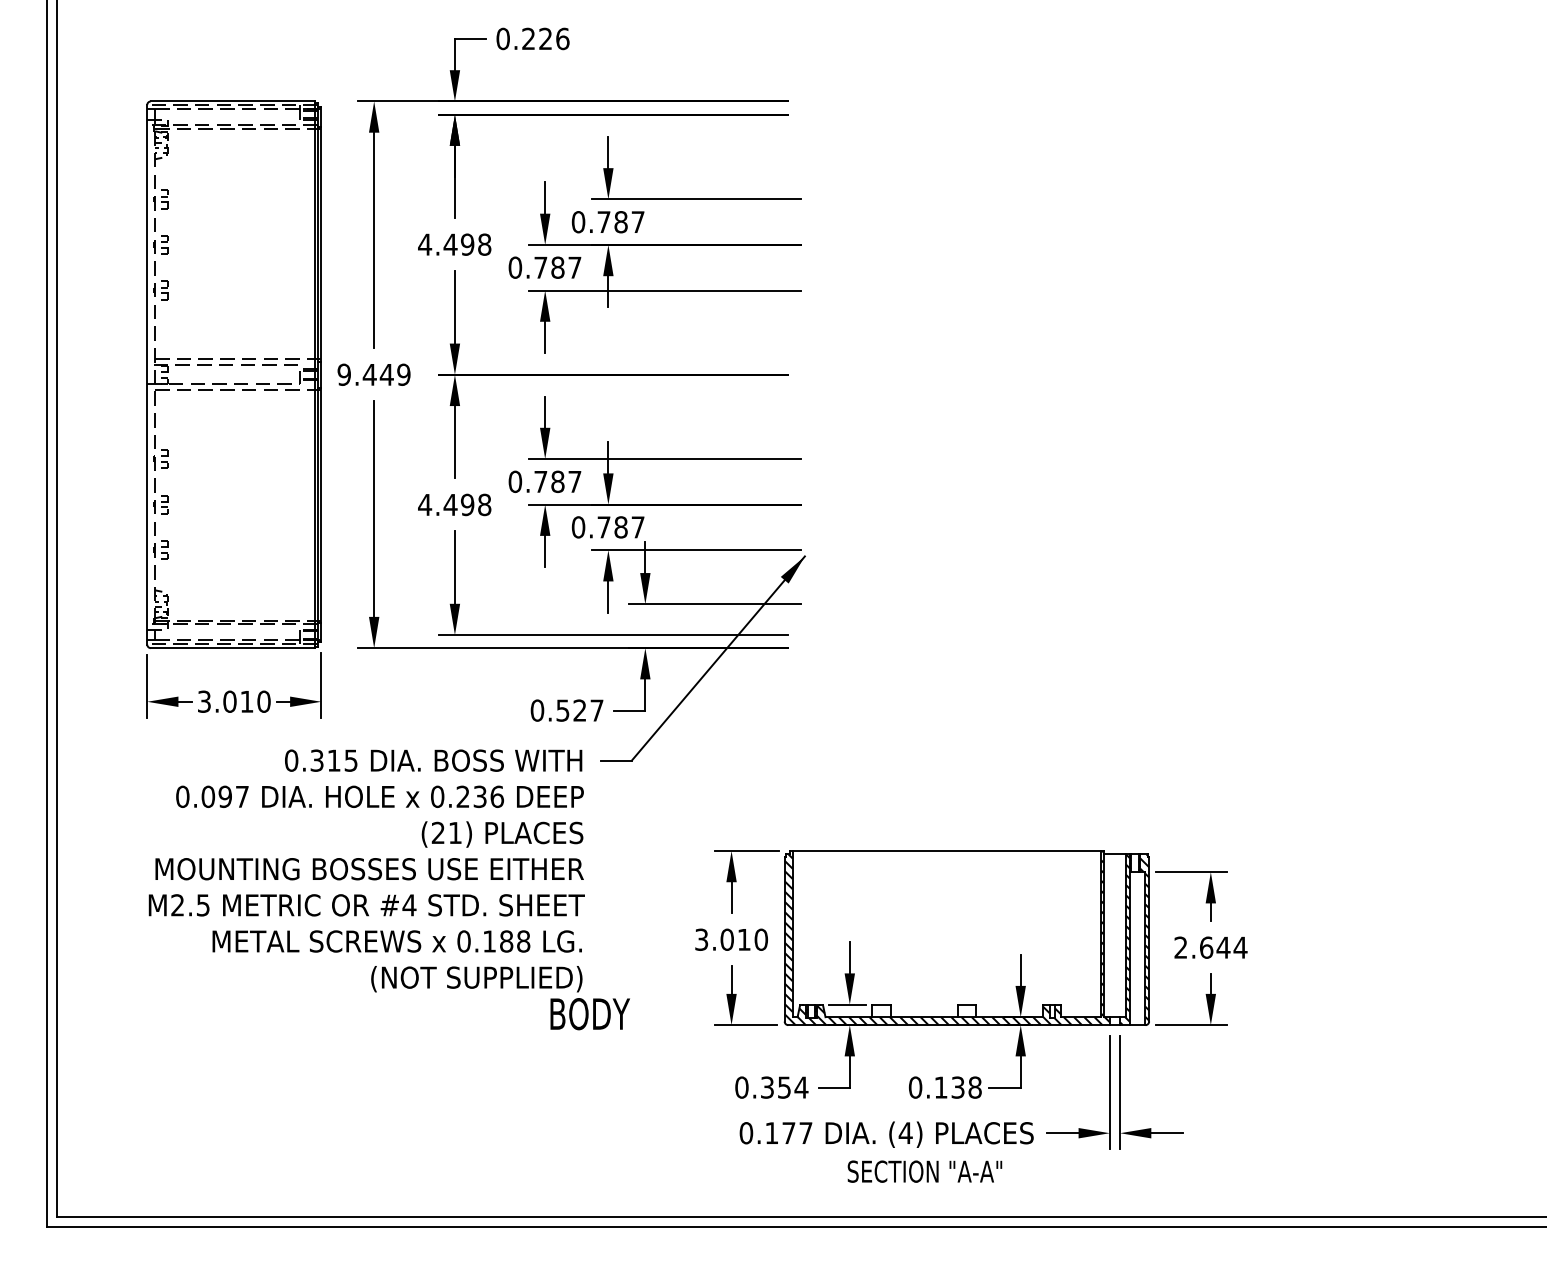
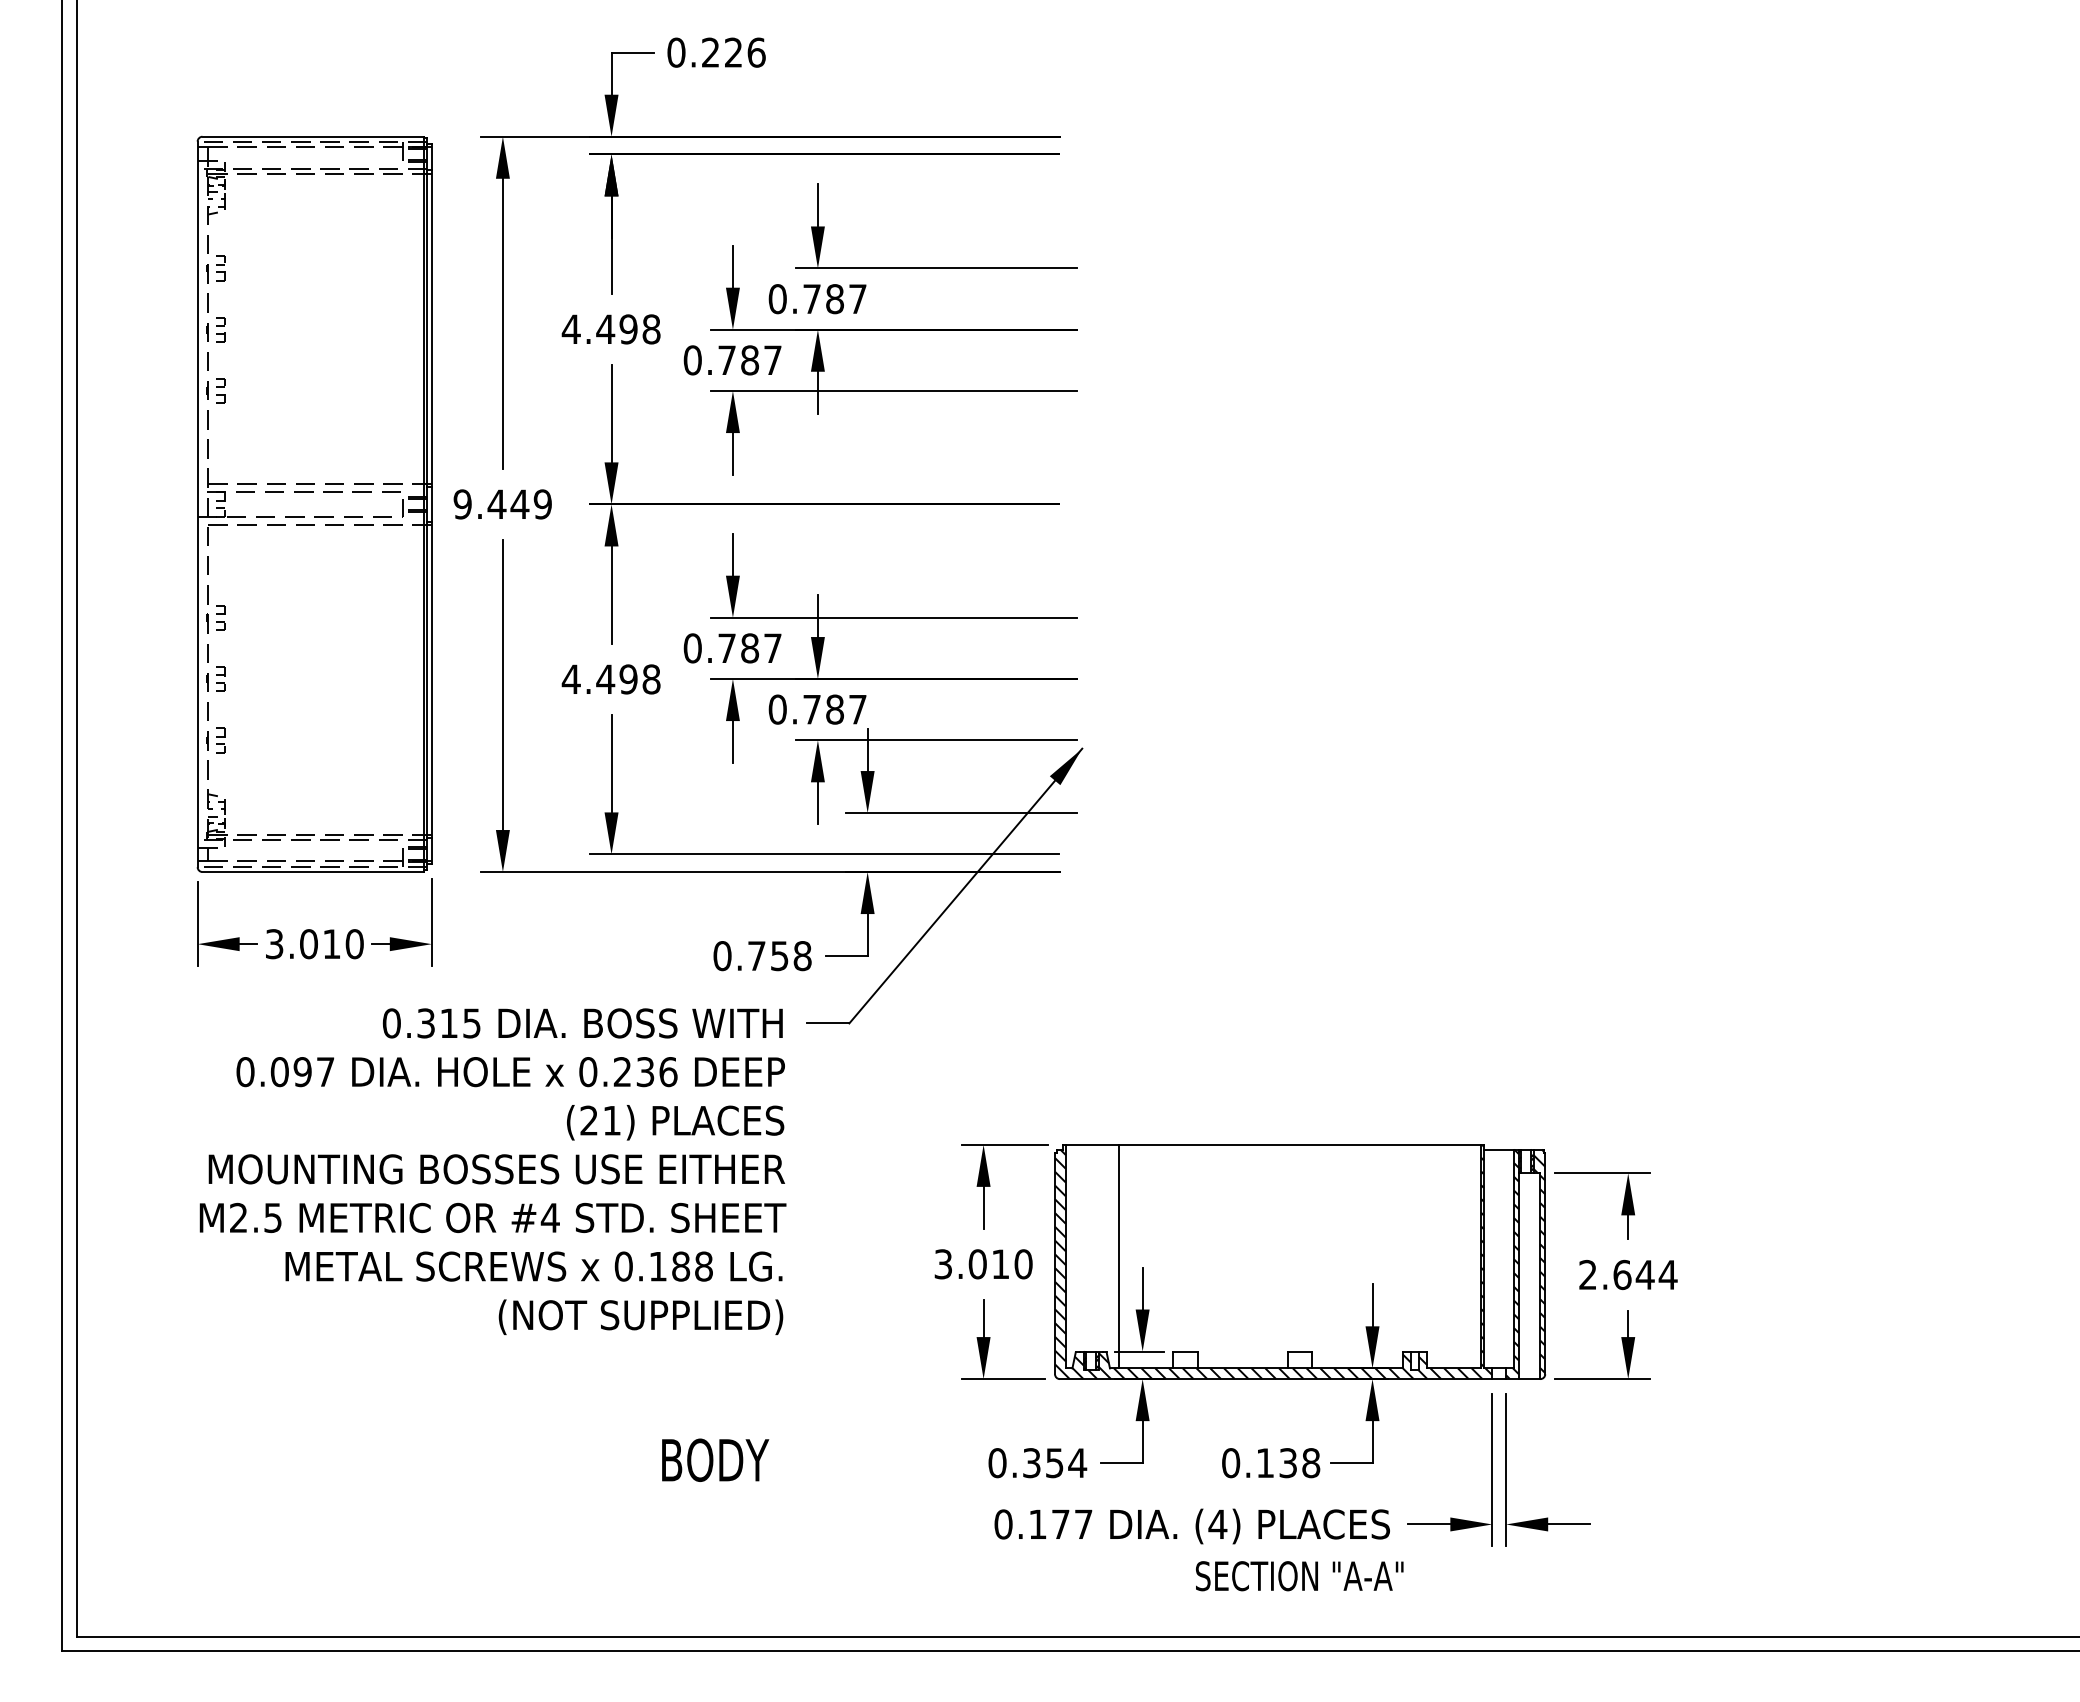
text: (579, 710) -> (779, 956), 0.527 -> 0.758
line: (832, 933) -> (1119, 1256), added
text: (590, 1013) -> (715, 1459), moved
text: (924, 1171) -> (1299, 1576), moved

